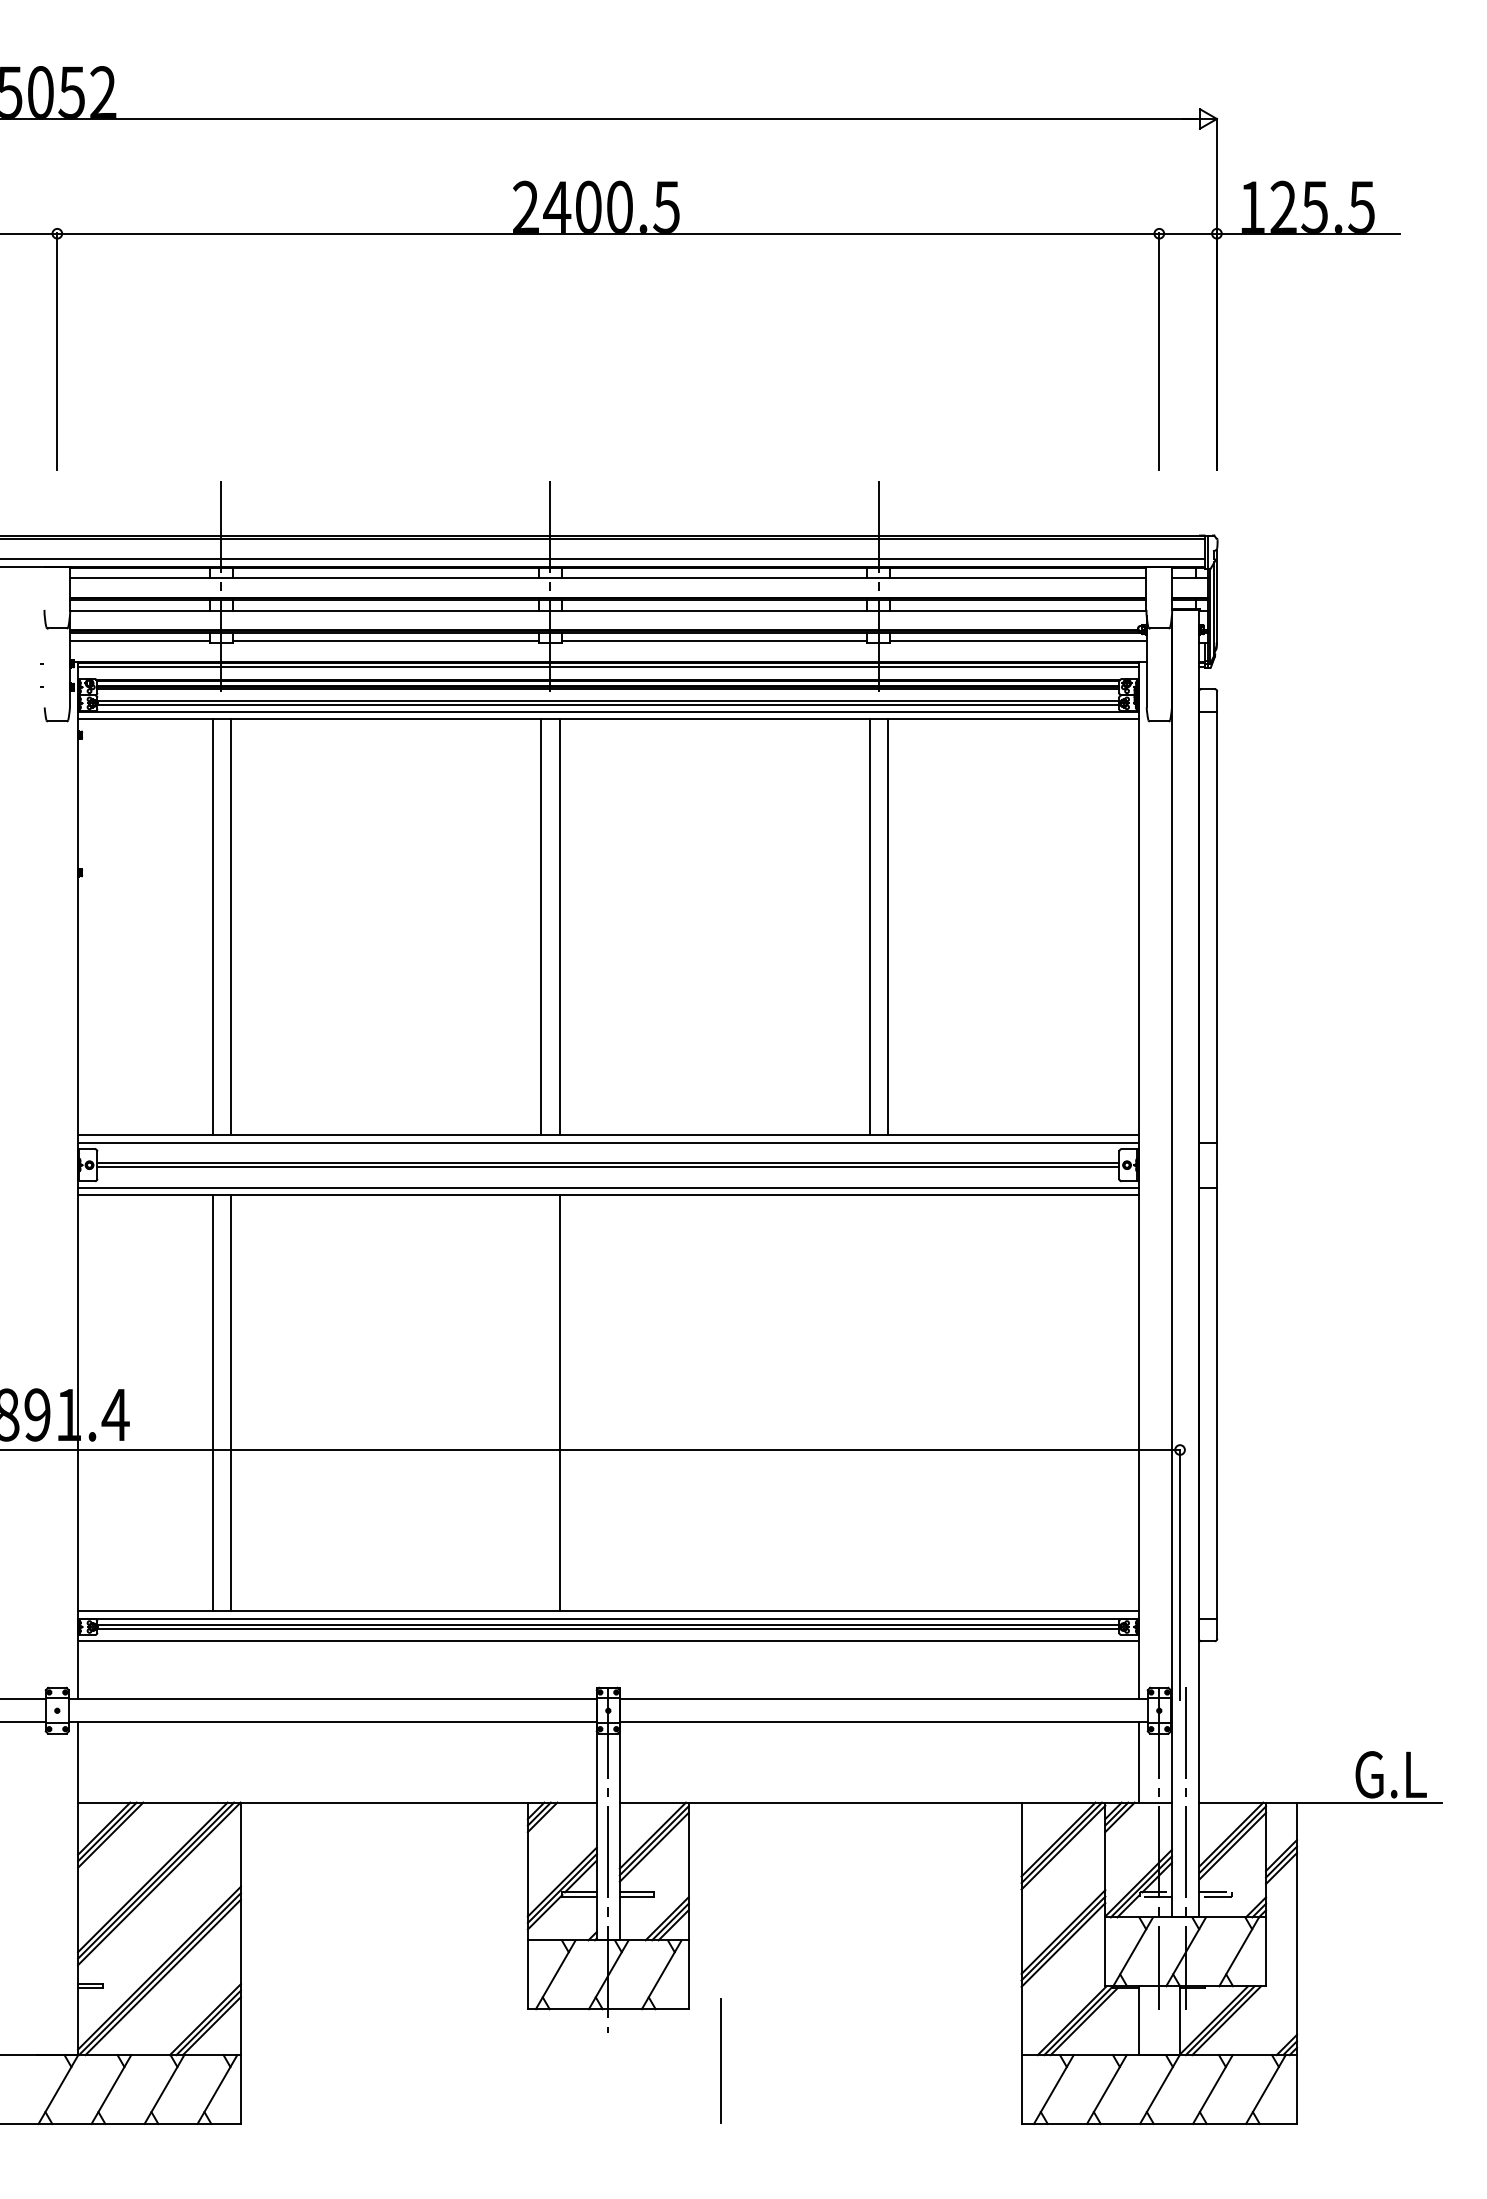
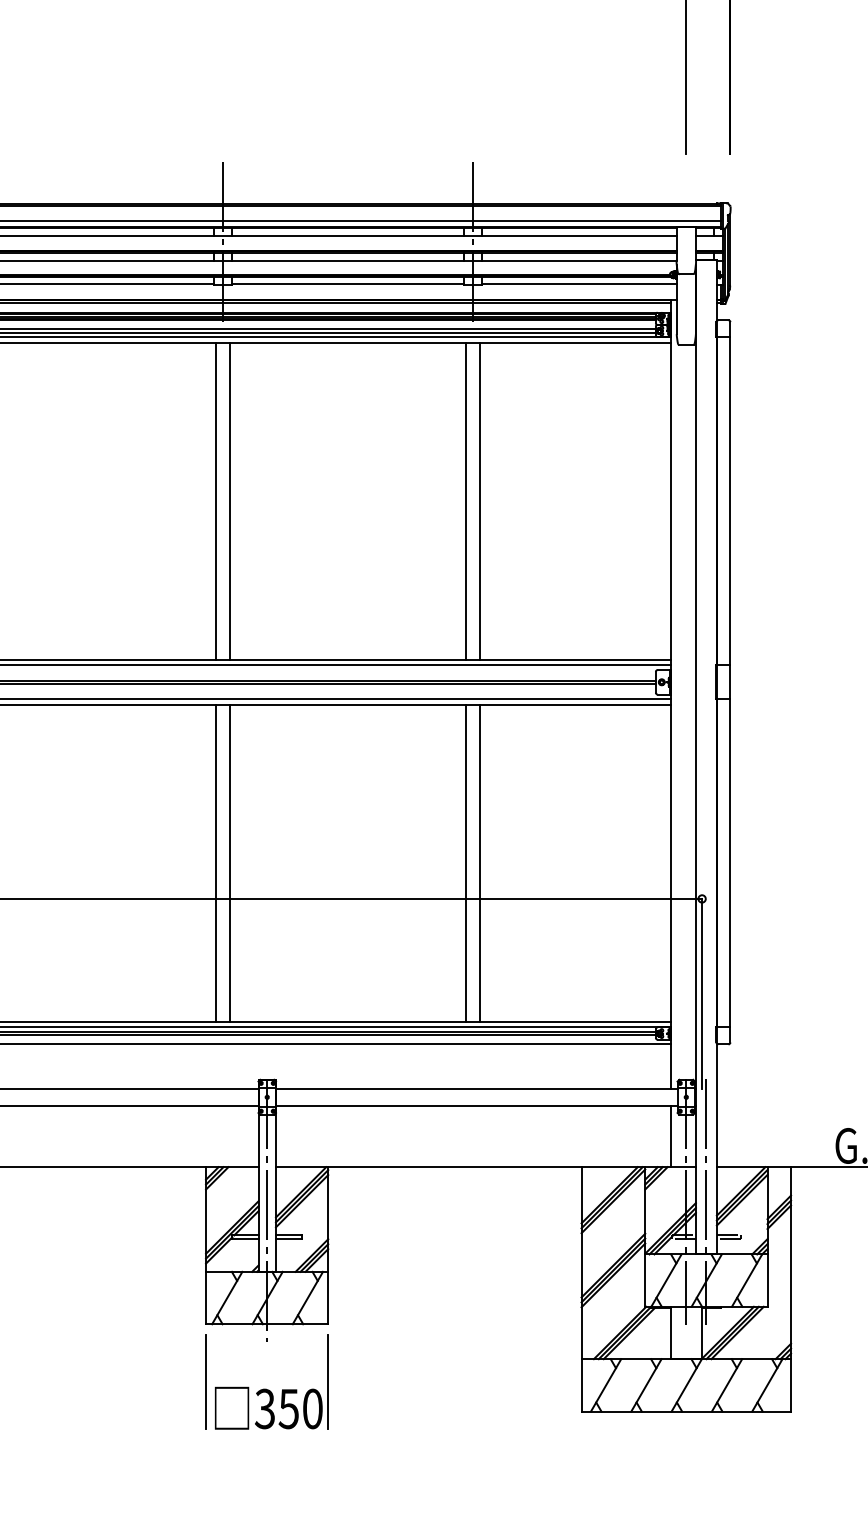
line: (541, 1403) -> (216, 863), added
line: (869, 1403) -> (465, 863), added
line: (888, 1403) -> (480, 863), added
line: (720, 2060) -> (205, 1381), moved
part: (609, 2094) -> (268, 1389), added

